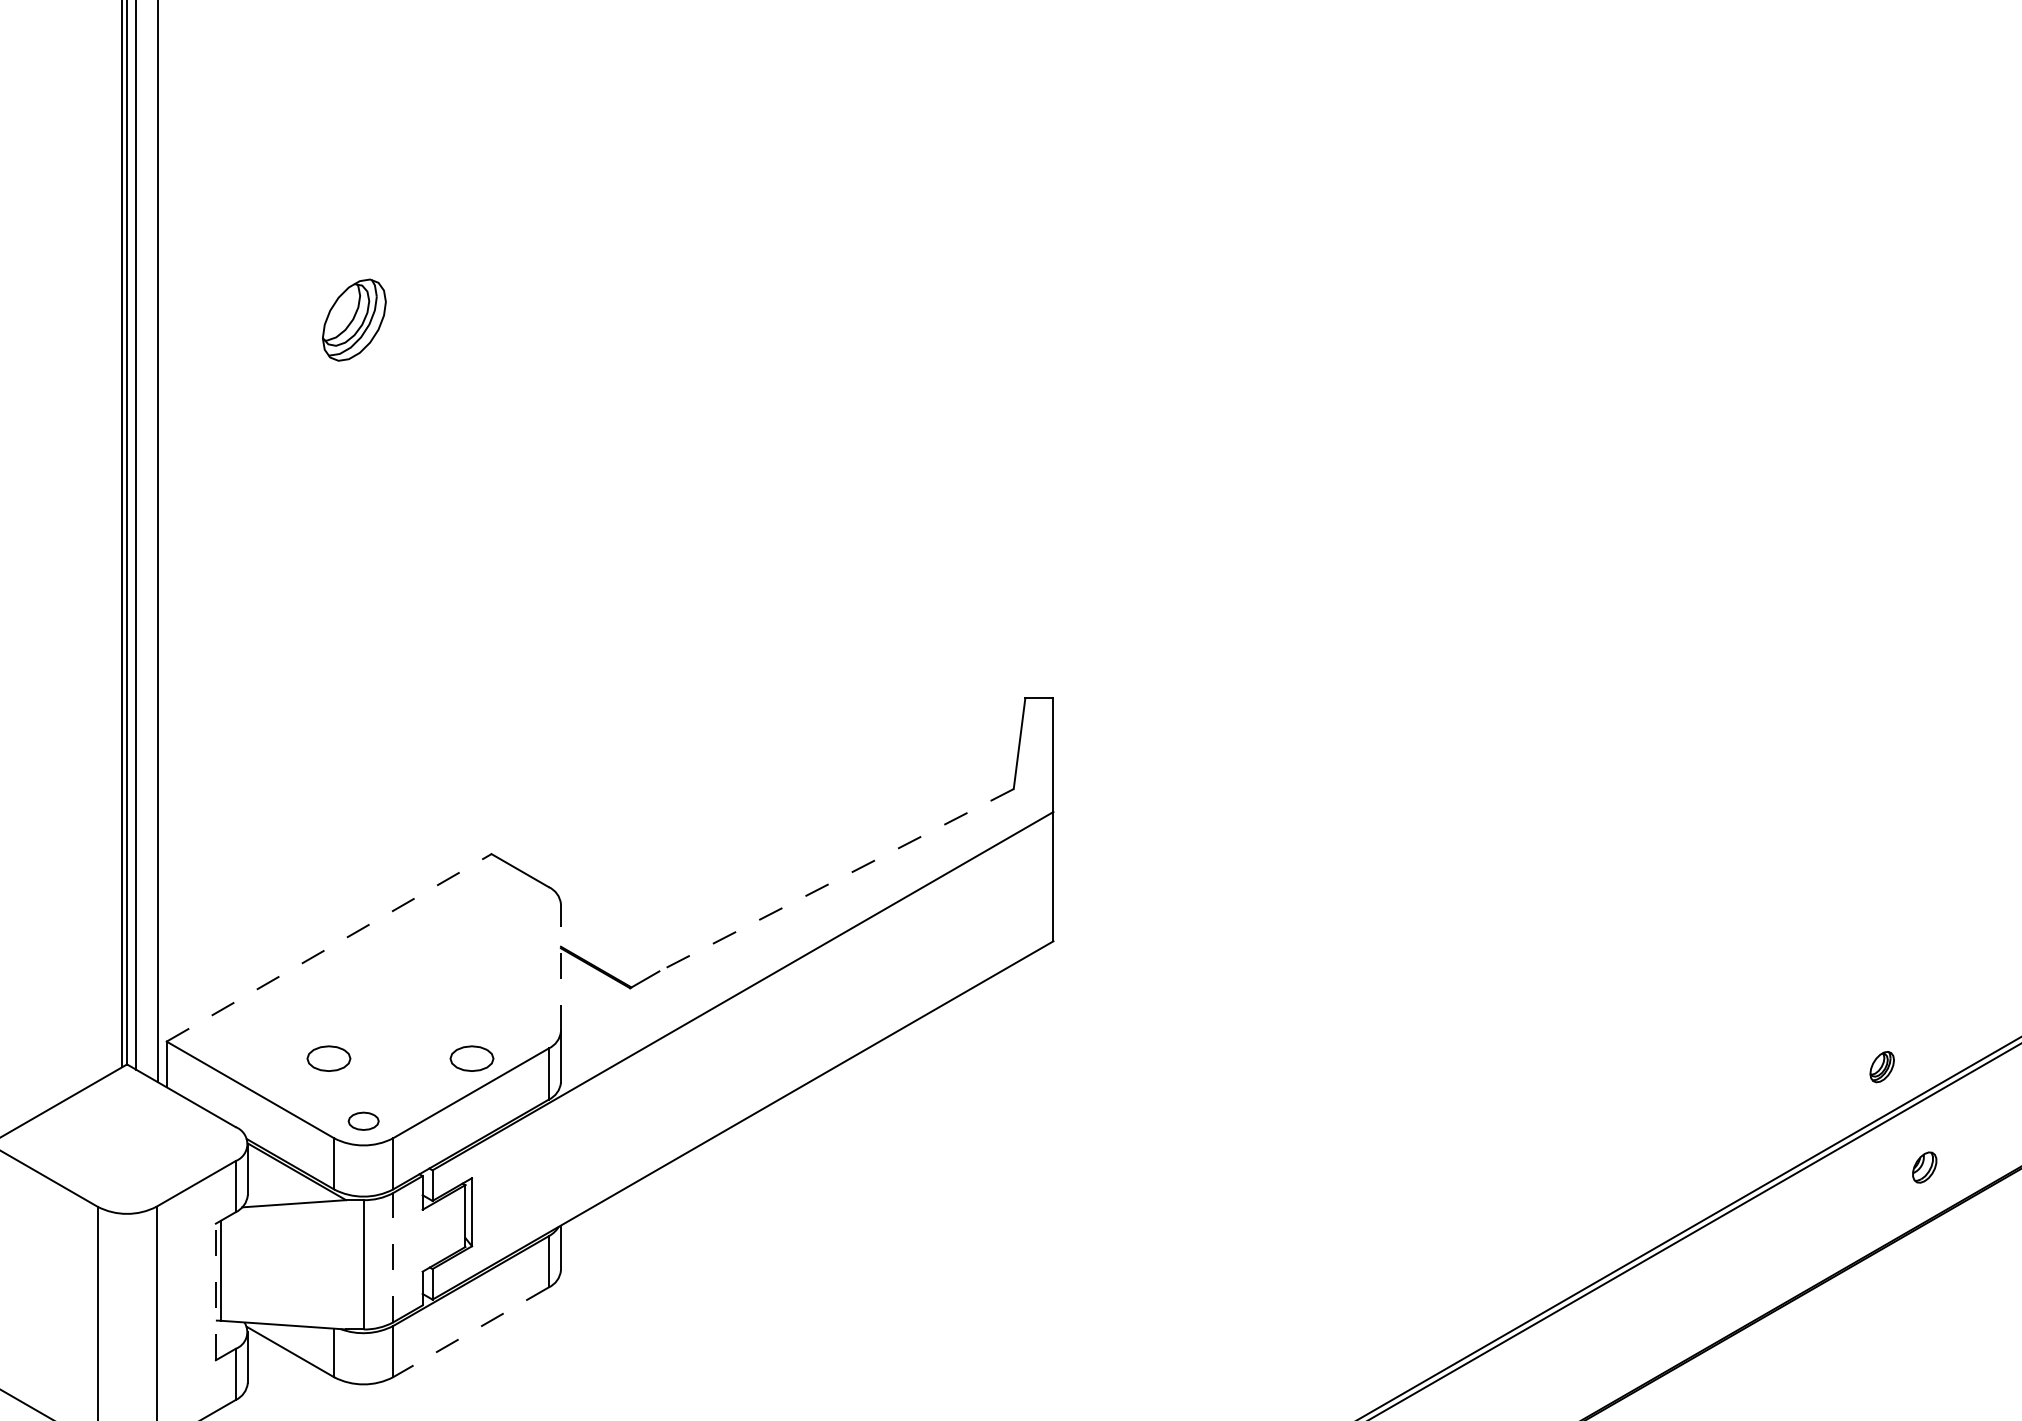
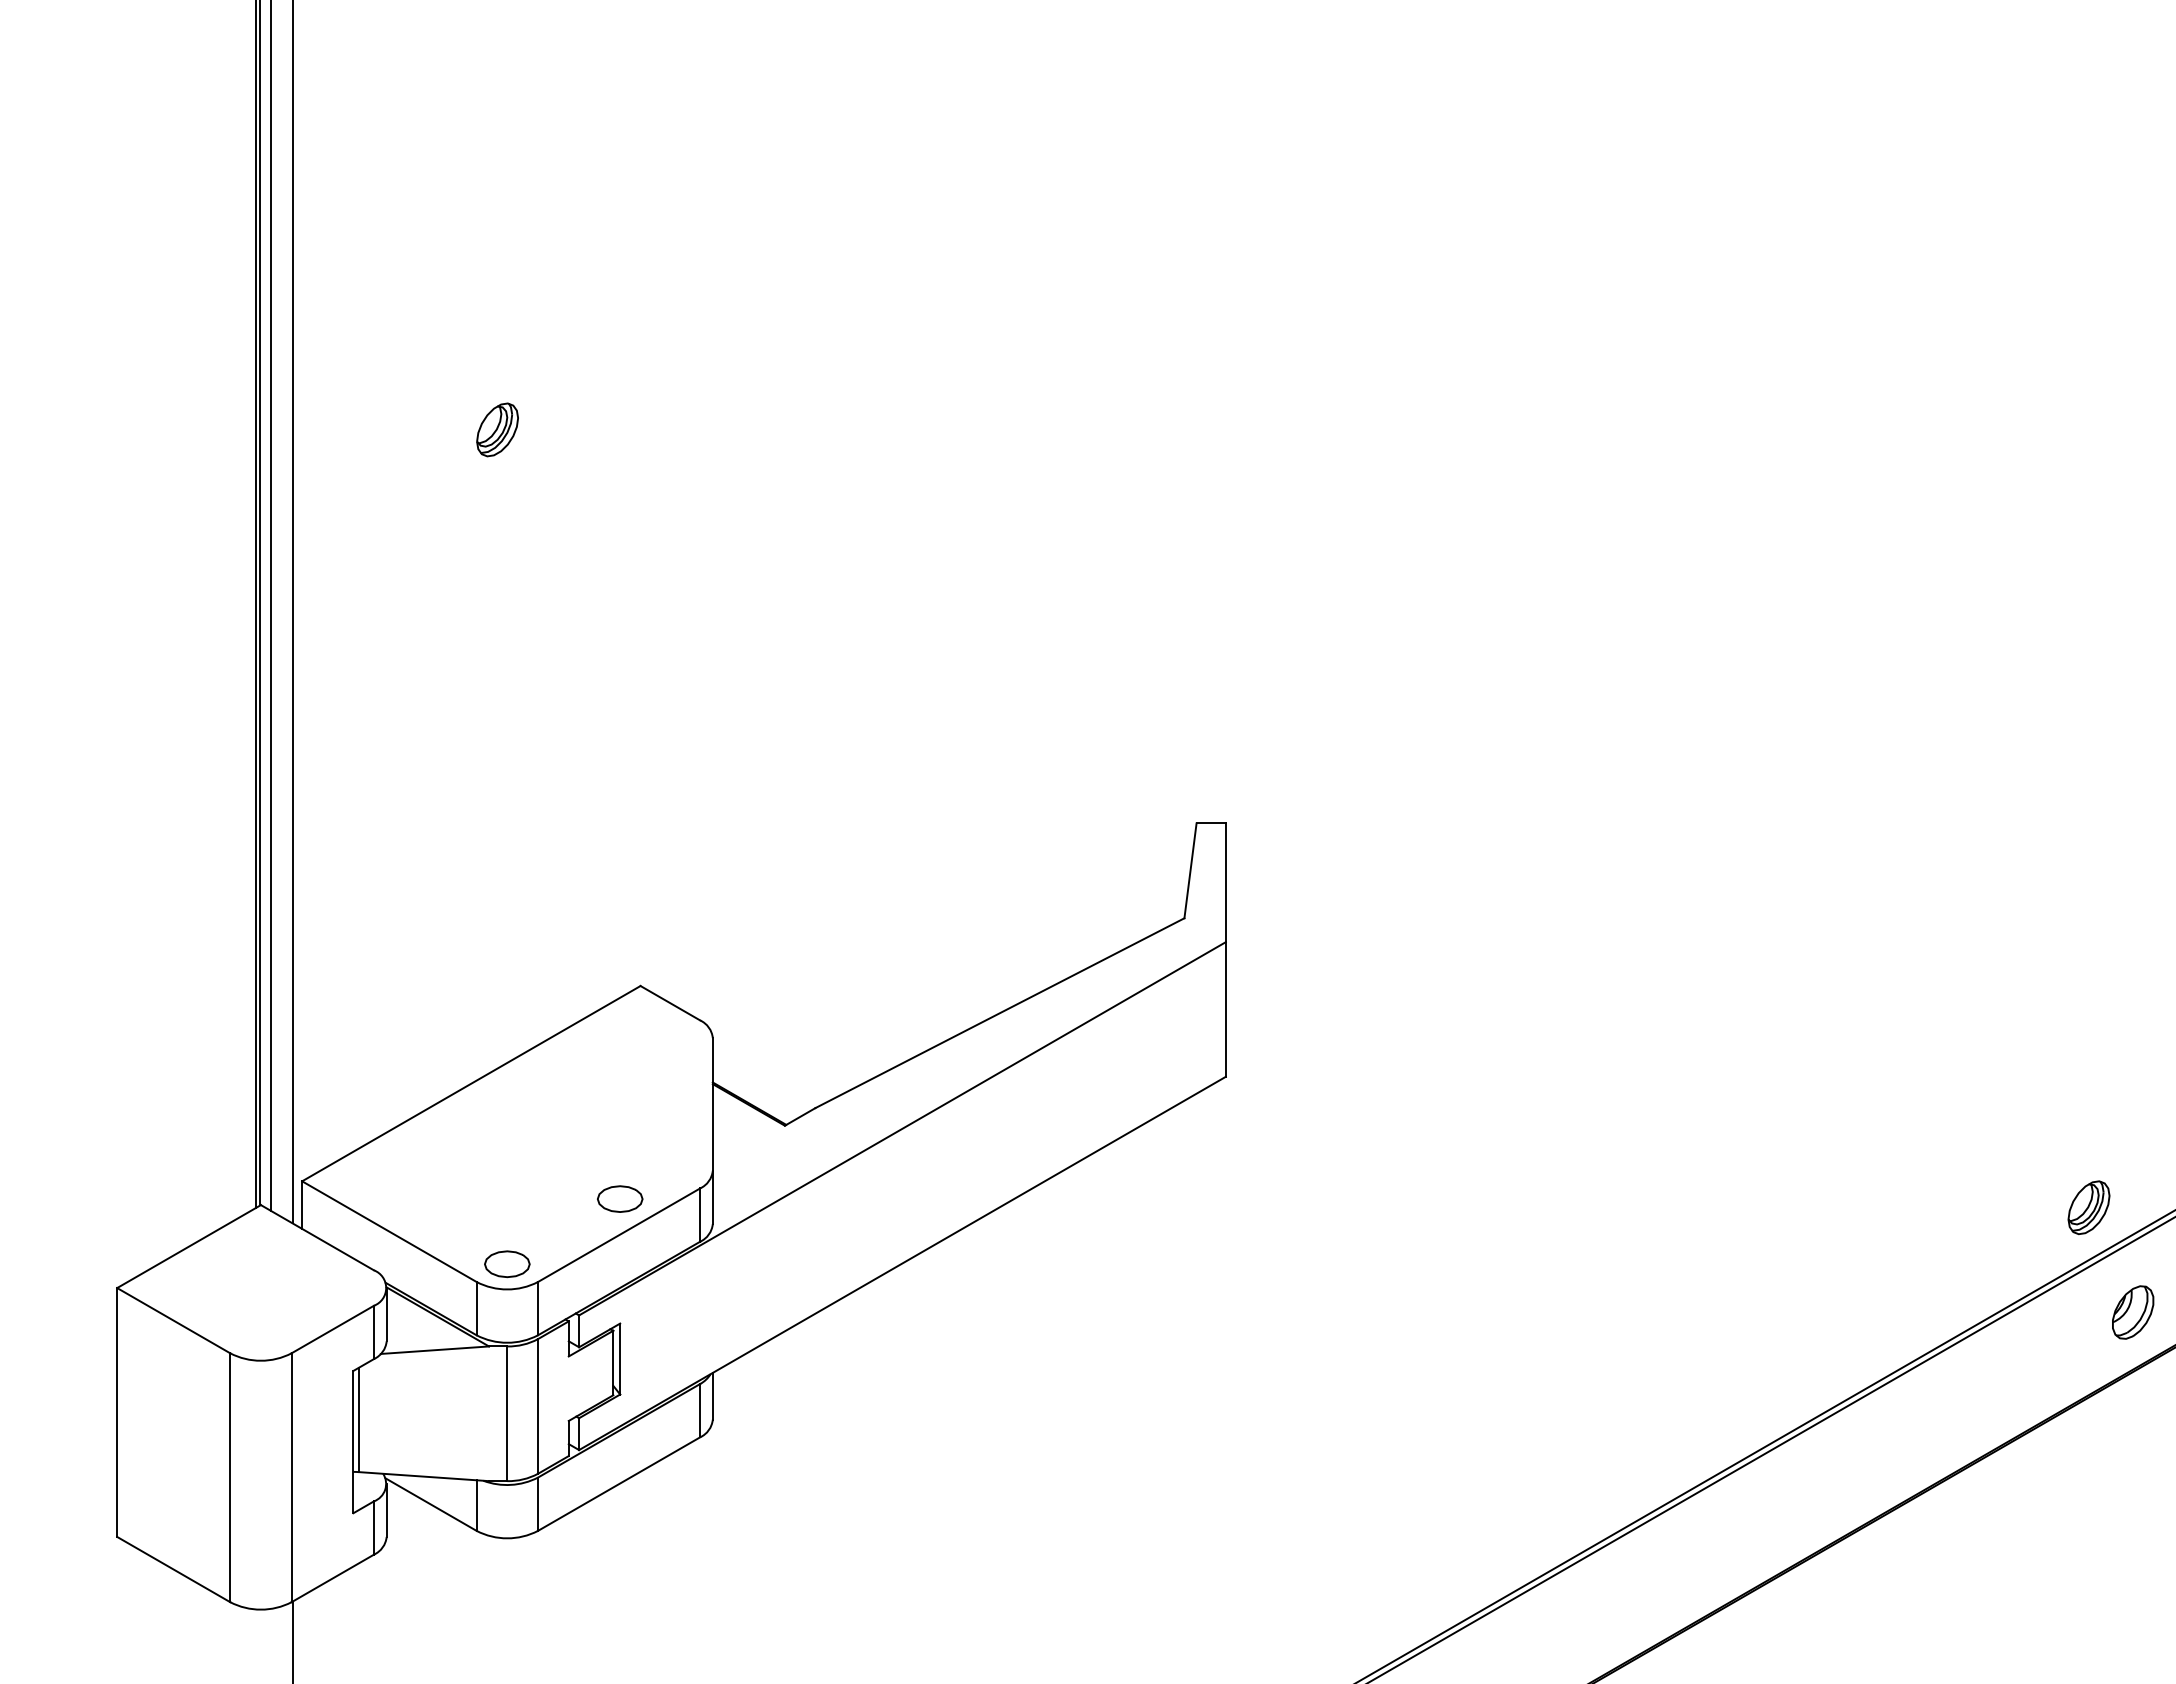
part: (354, 319) -> (497, 429), size x0.62
line: (836, 880) -> (999, 1013), dashed -> solid
line: (329, 947) -> (471, 1083), dashed -> solid
line: (560, 966) -> (712, 1103), dashed -> solid
part: (329, 1058) -> (471, 1198), removed
part: (1881, 1066) -> (2088, 1207), size x1.67
part: (363, 1121) -> (507, 1264), size x1.43
part: (1924, 1167) -> (2133, 1312), size x1.67
line: (393, 1256) -> (538, 1405), dashed -> solid
line: (215, 1291) -> (353, 1441), dashed -> solid
line: (471, 1332) -> (619, 1484), dashed -> solid

